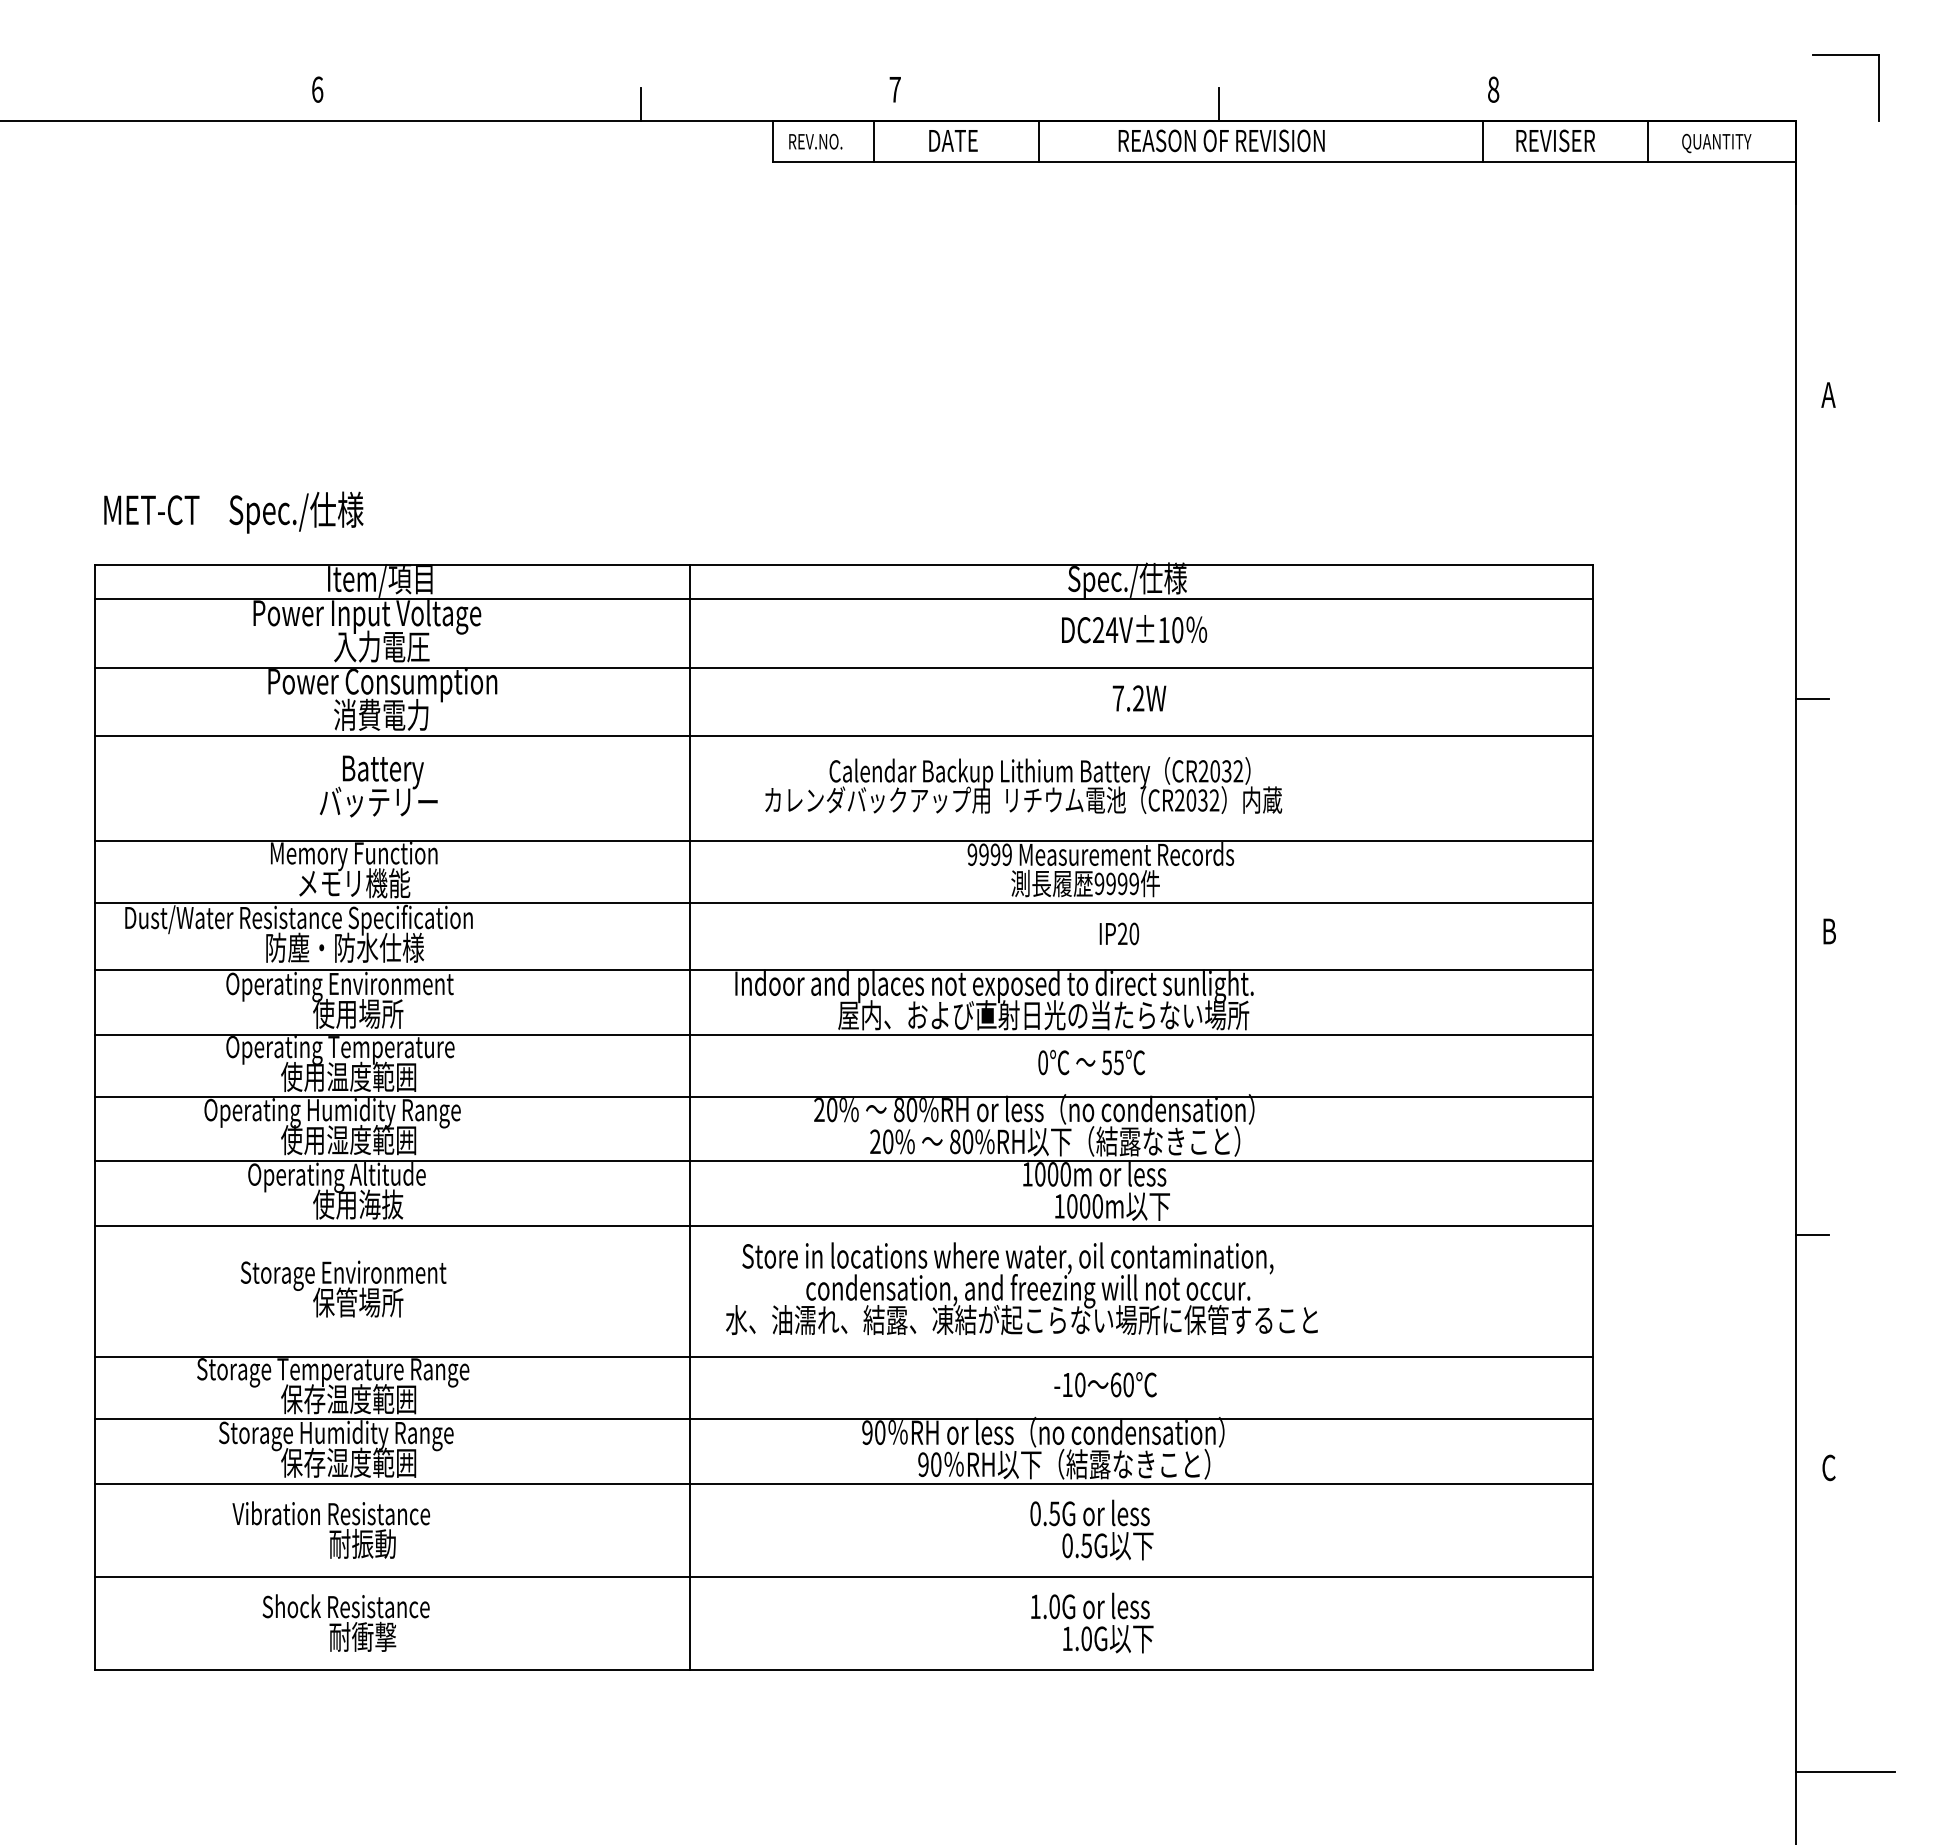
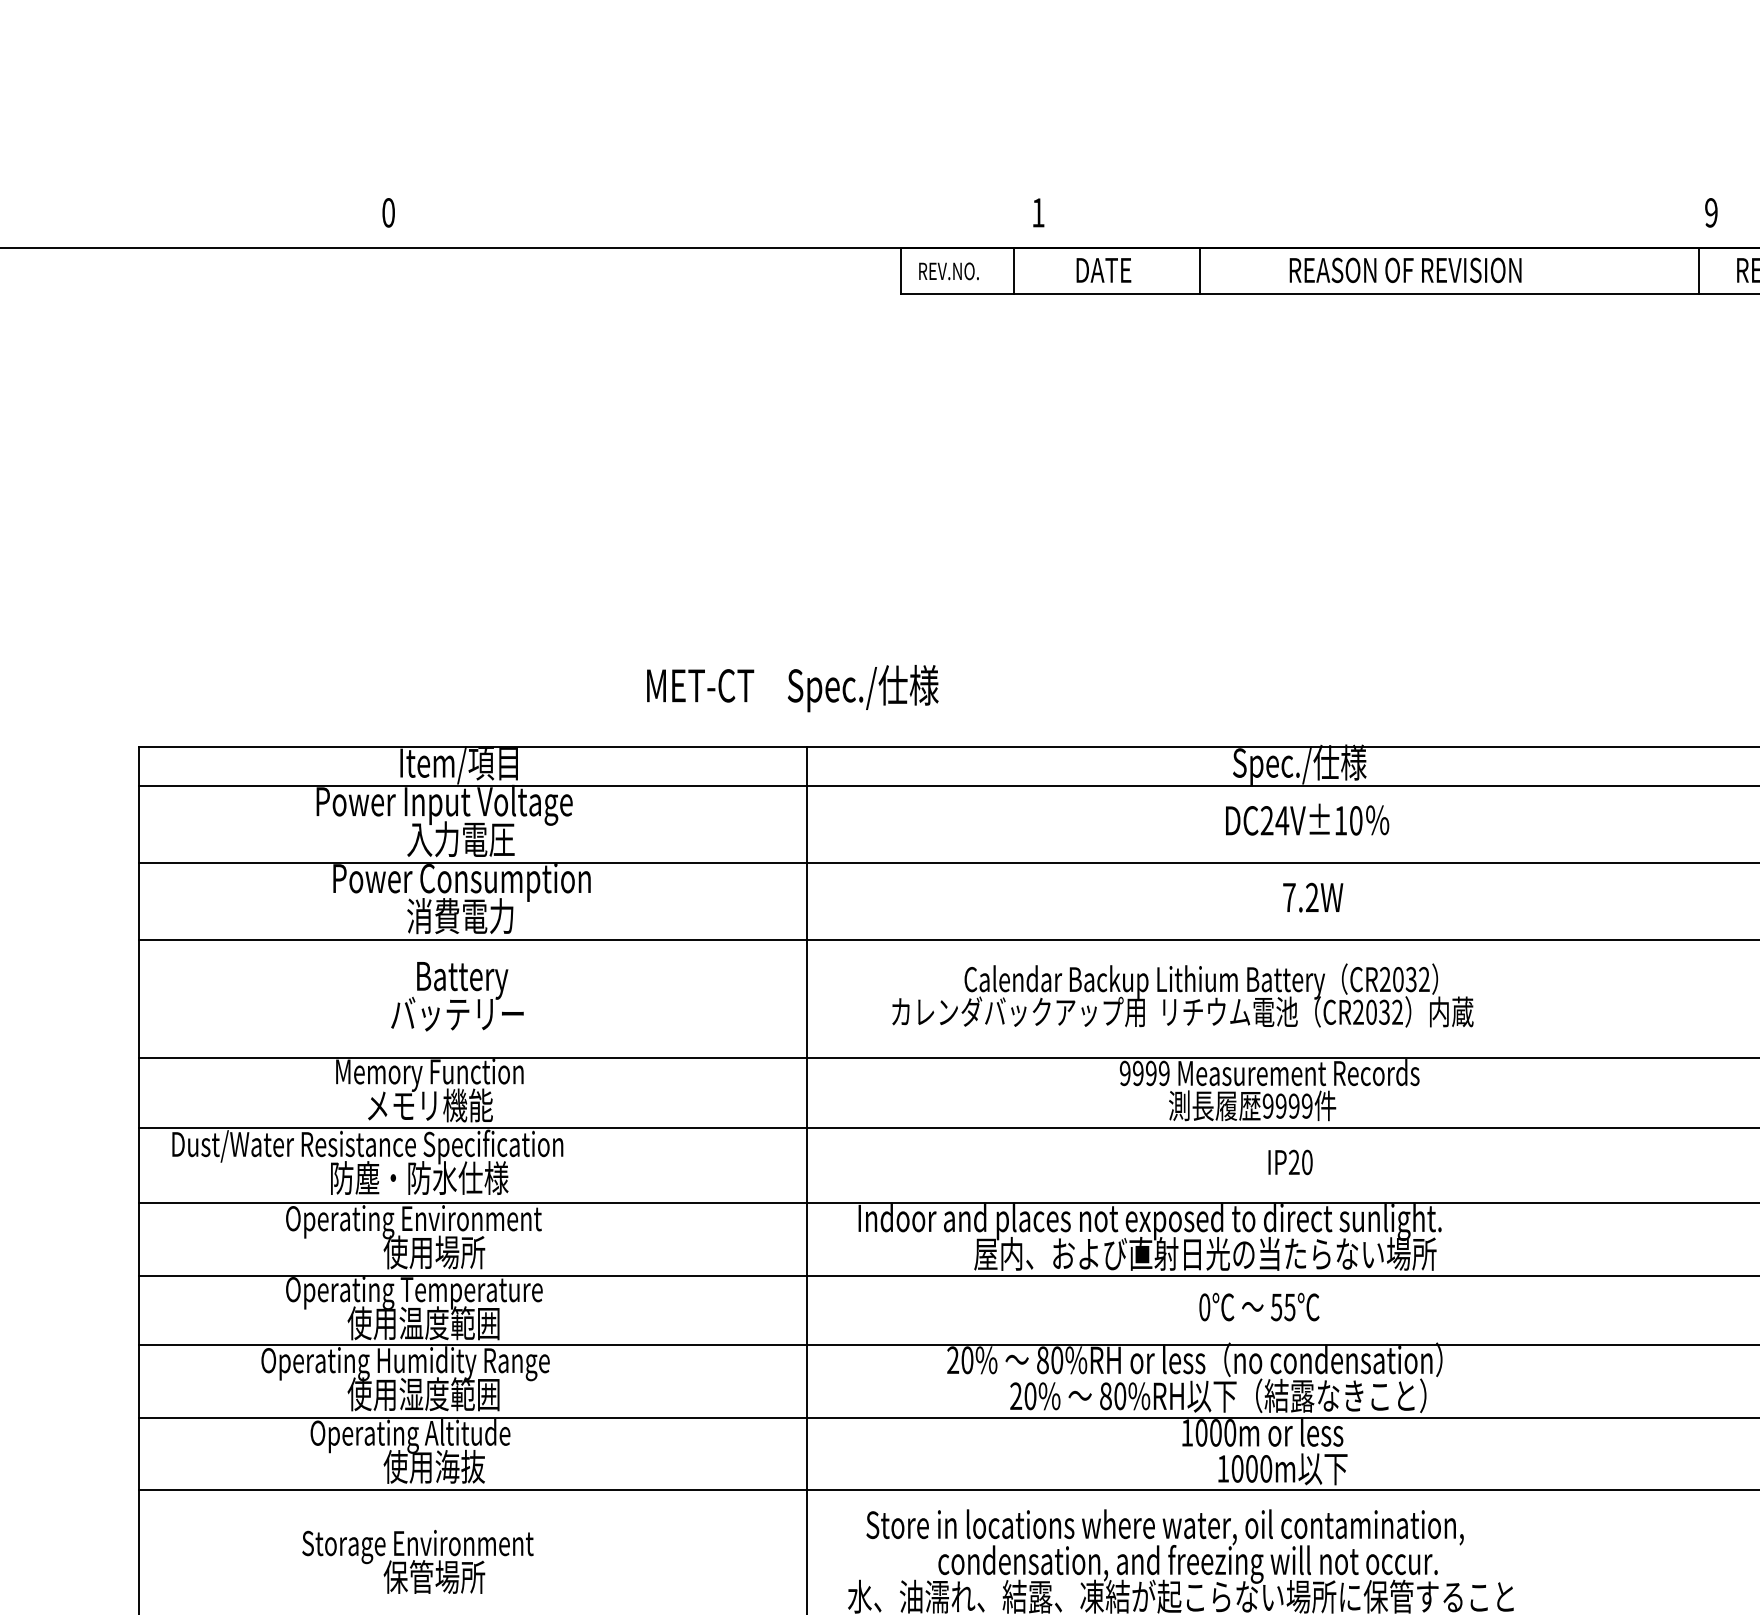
text: (317, 89) -> (388, 212), 6 -> 0
text: (894, 89) -> (1037, 212), 7 -> 1
text: (1493, 89) -> (1711, 212), 8 -> 9
line: (640, 104) -> (751, 229), removed
line: (1218, 104) -> (1402, 229), removed
text: (233, 512) -> (792, 688), moved

